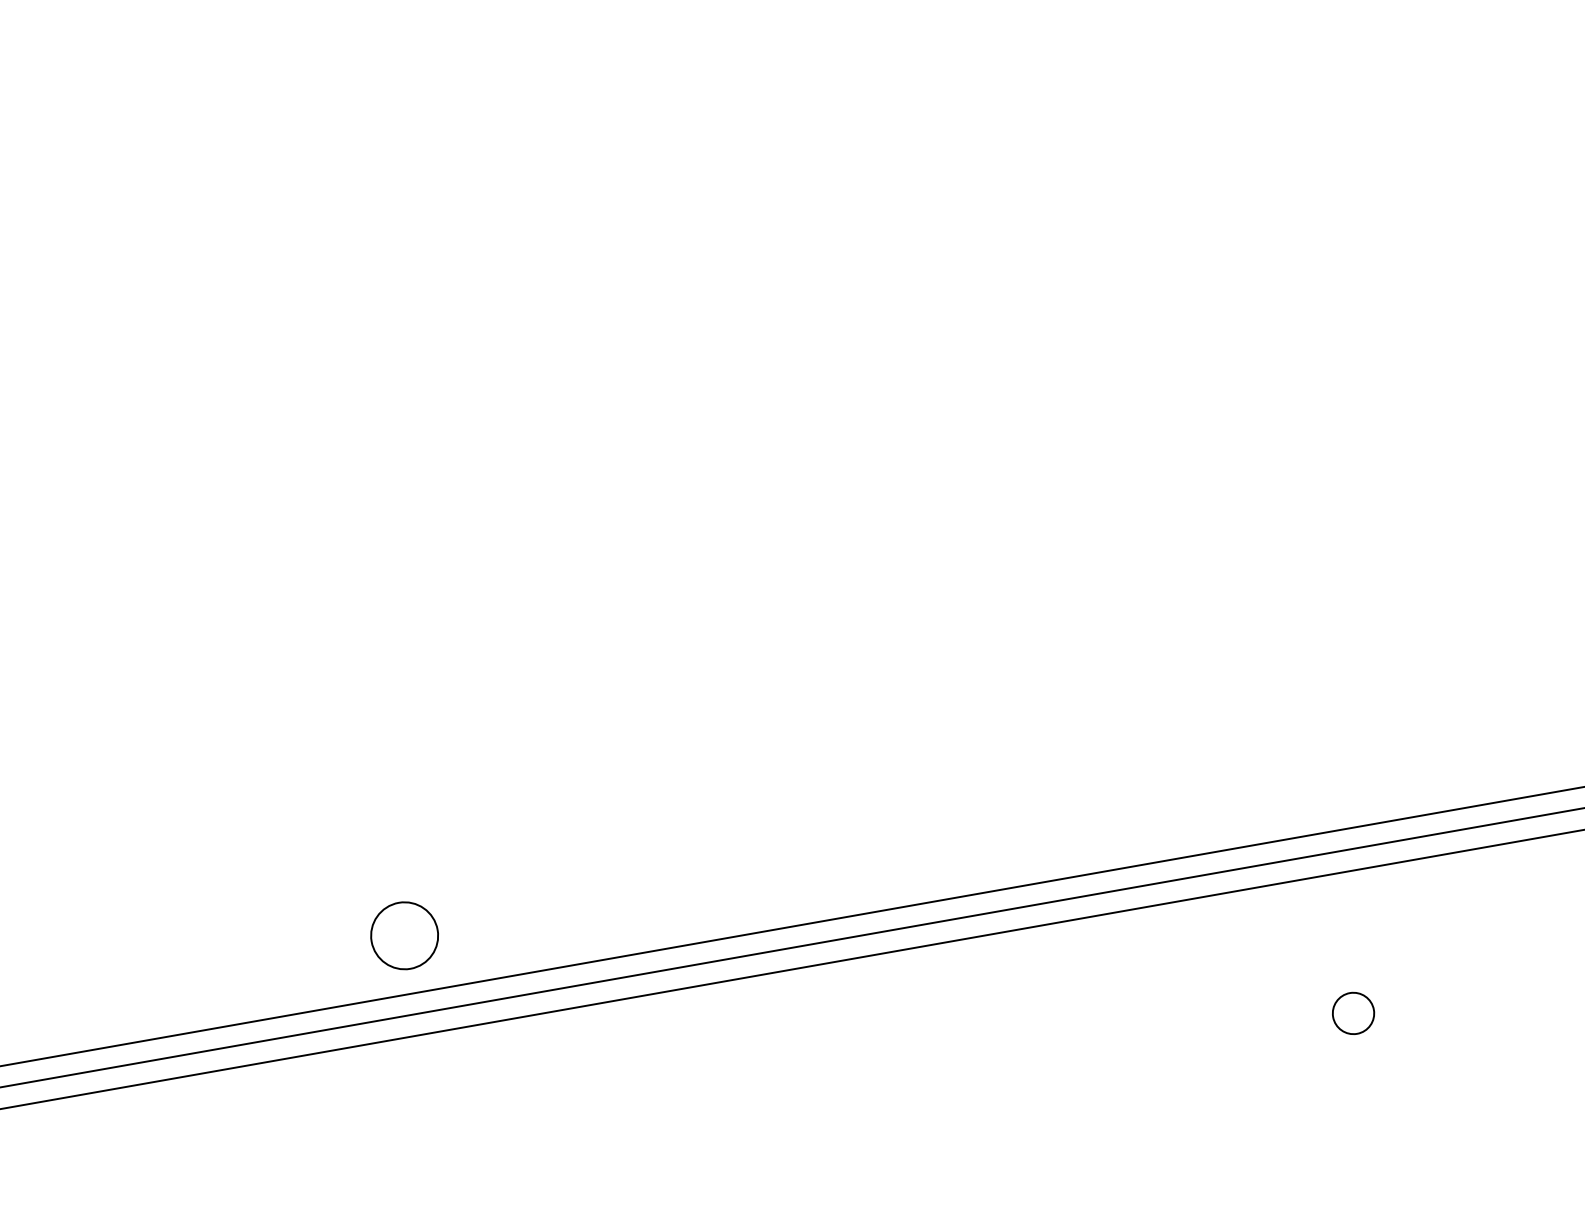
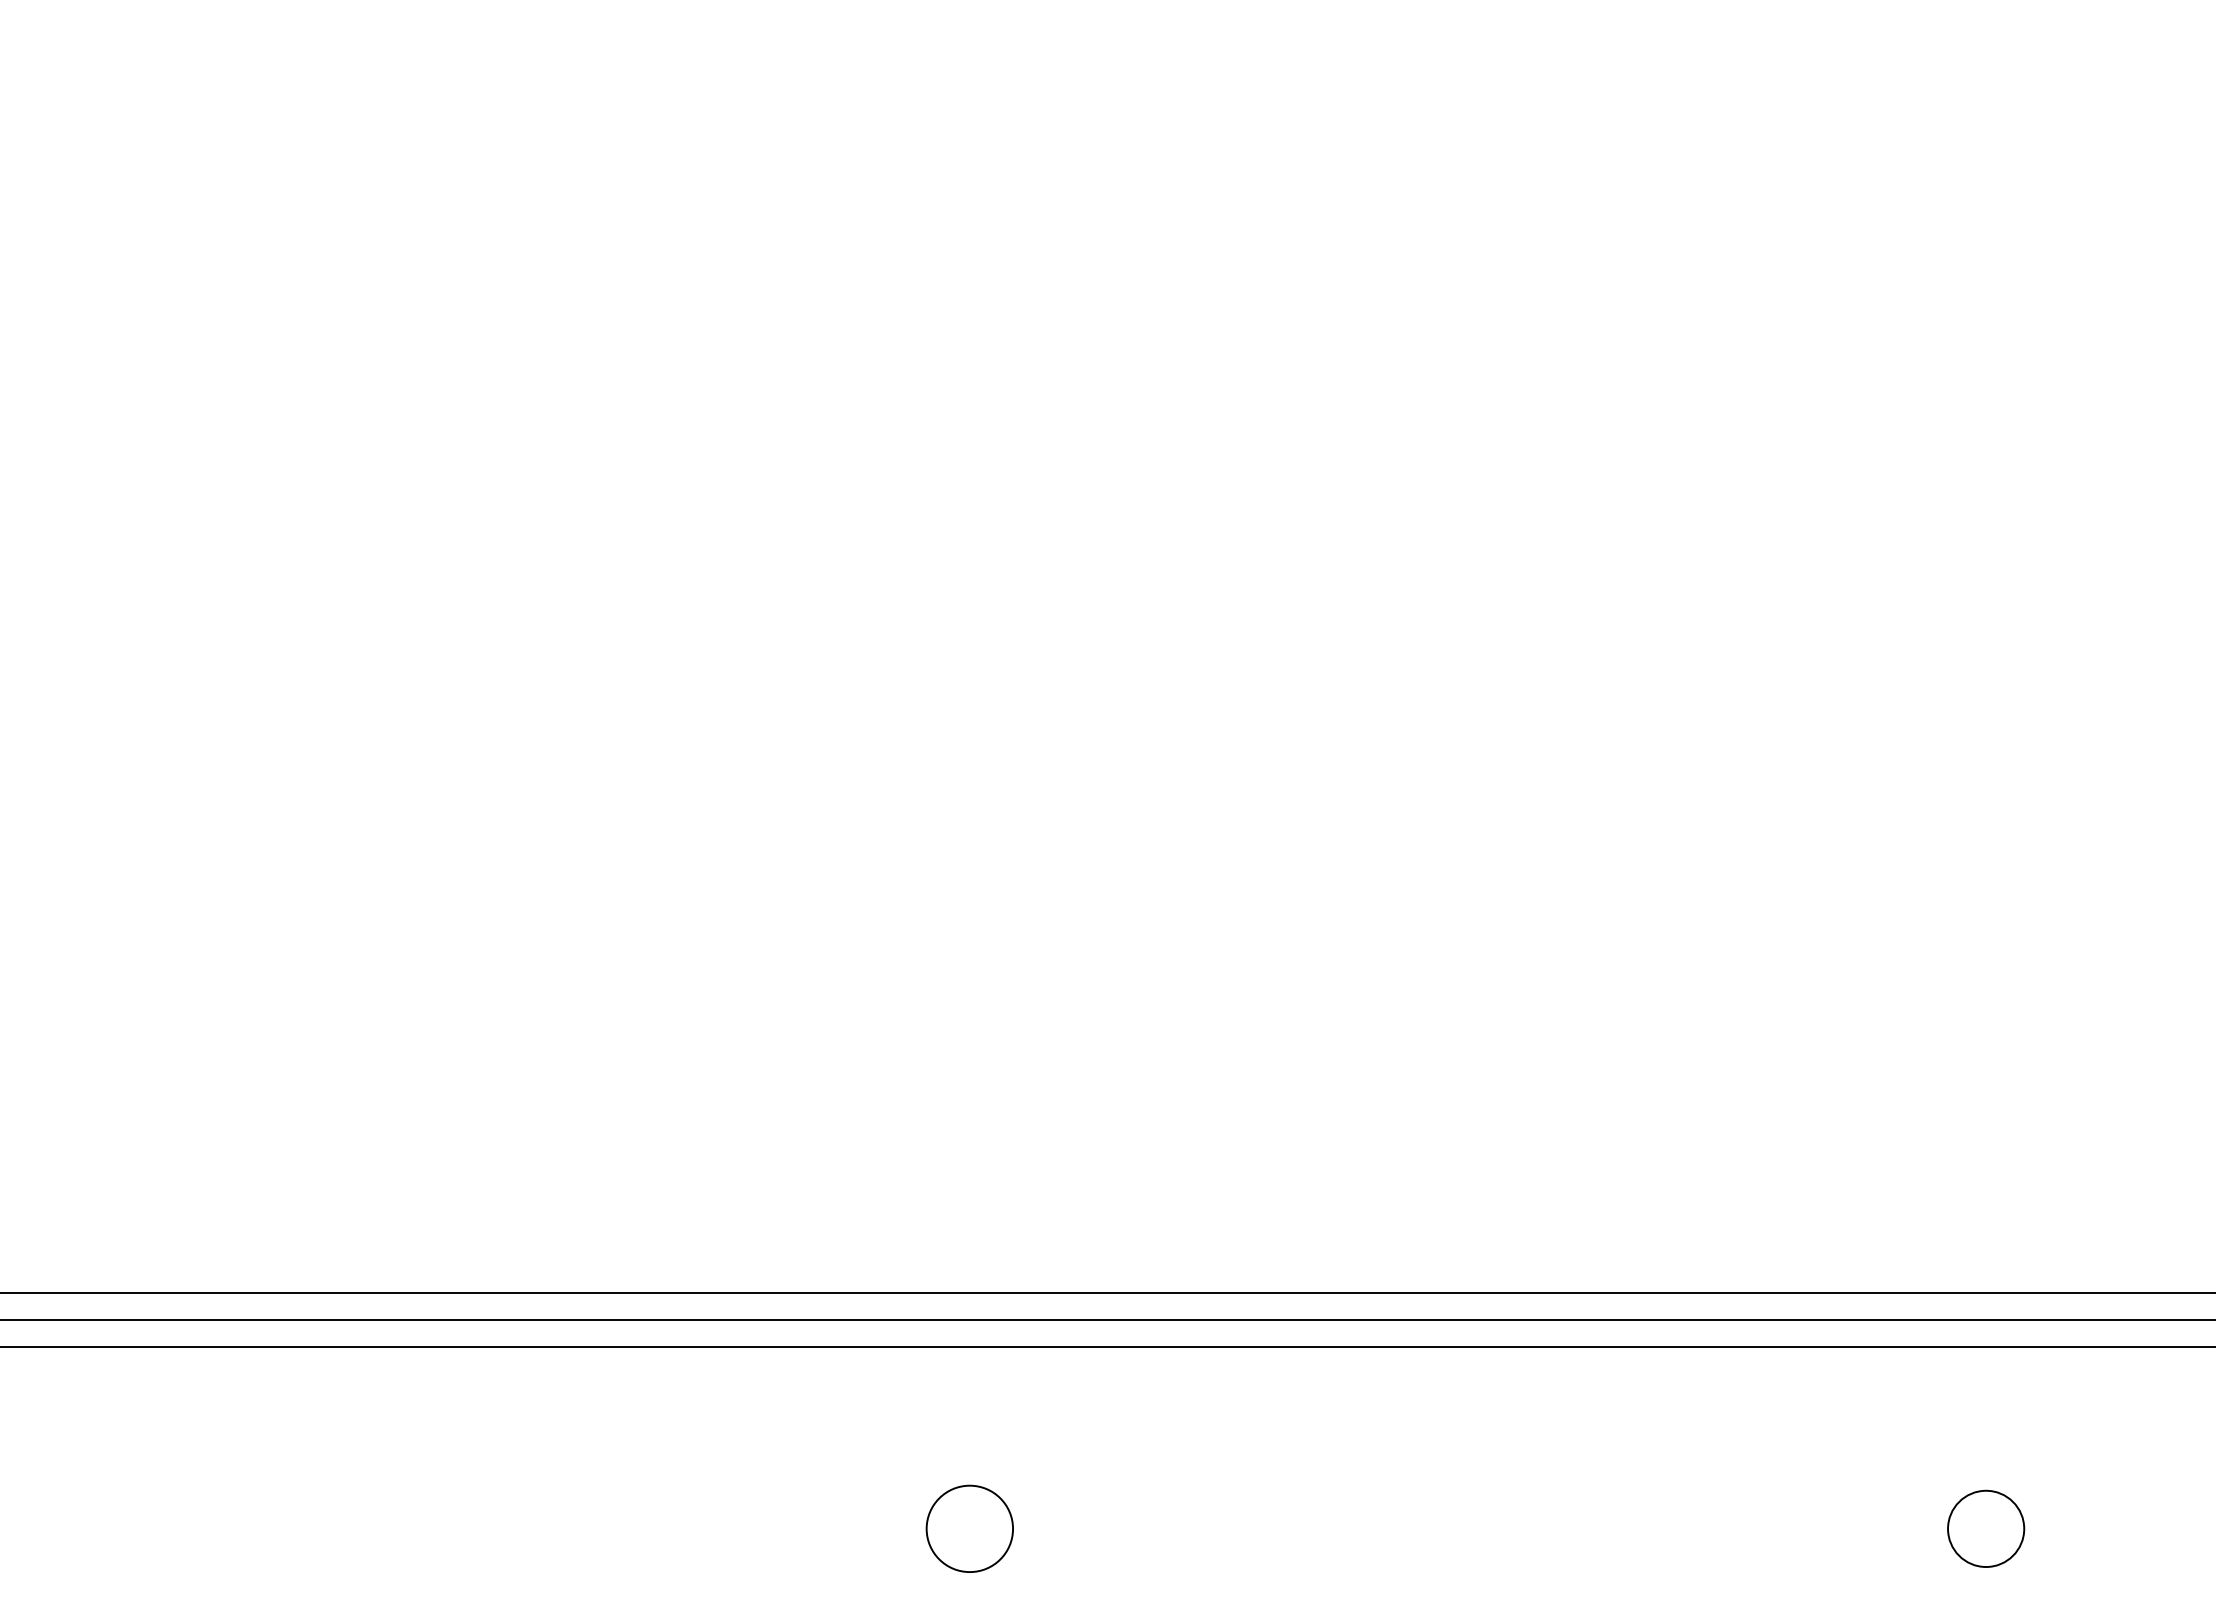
circle: (404, 935) -> (969, 1528), moved
circle: (1353, 1013) -> (1986, 1528), size x1.43

